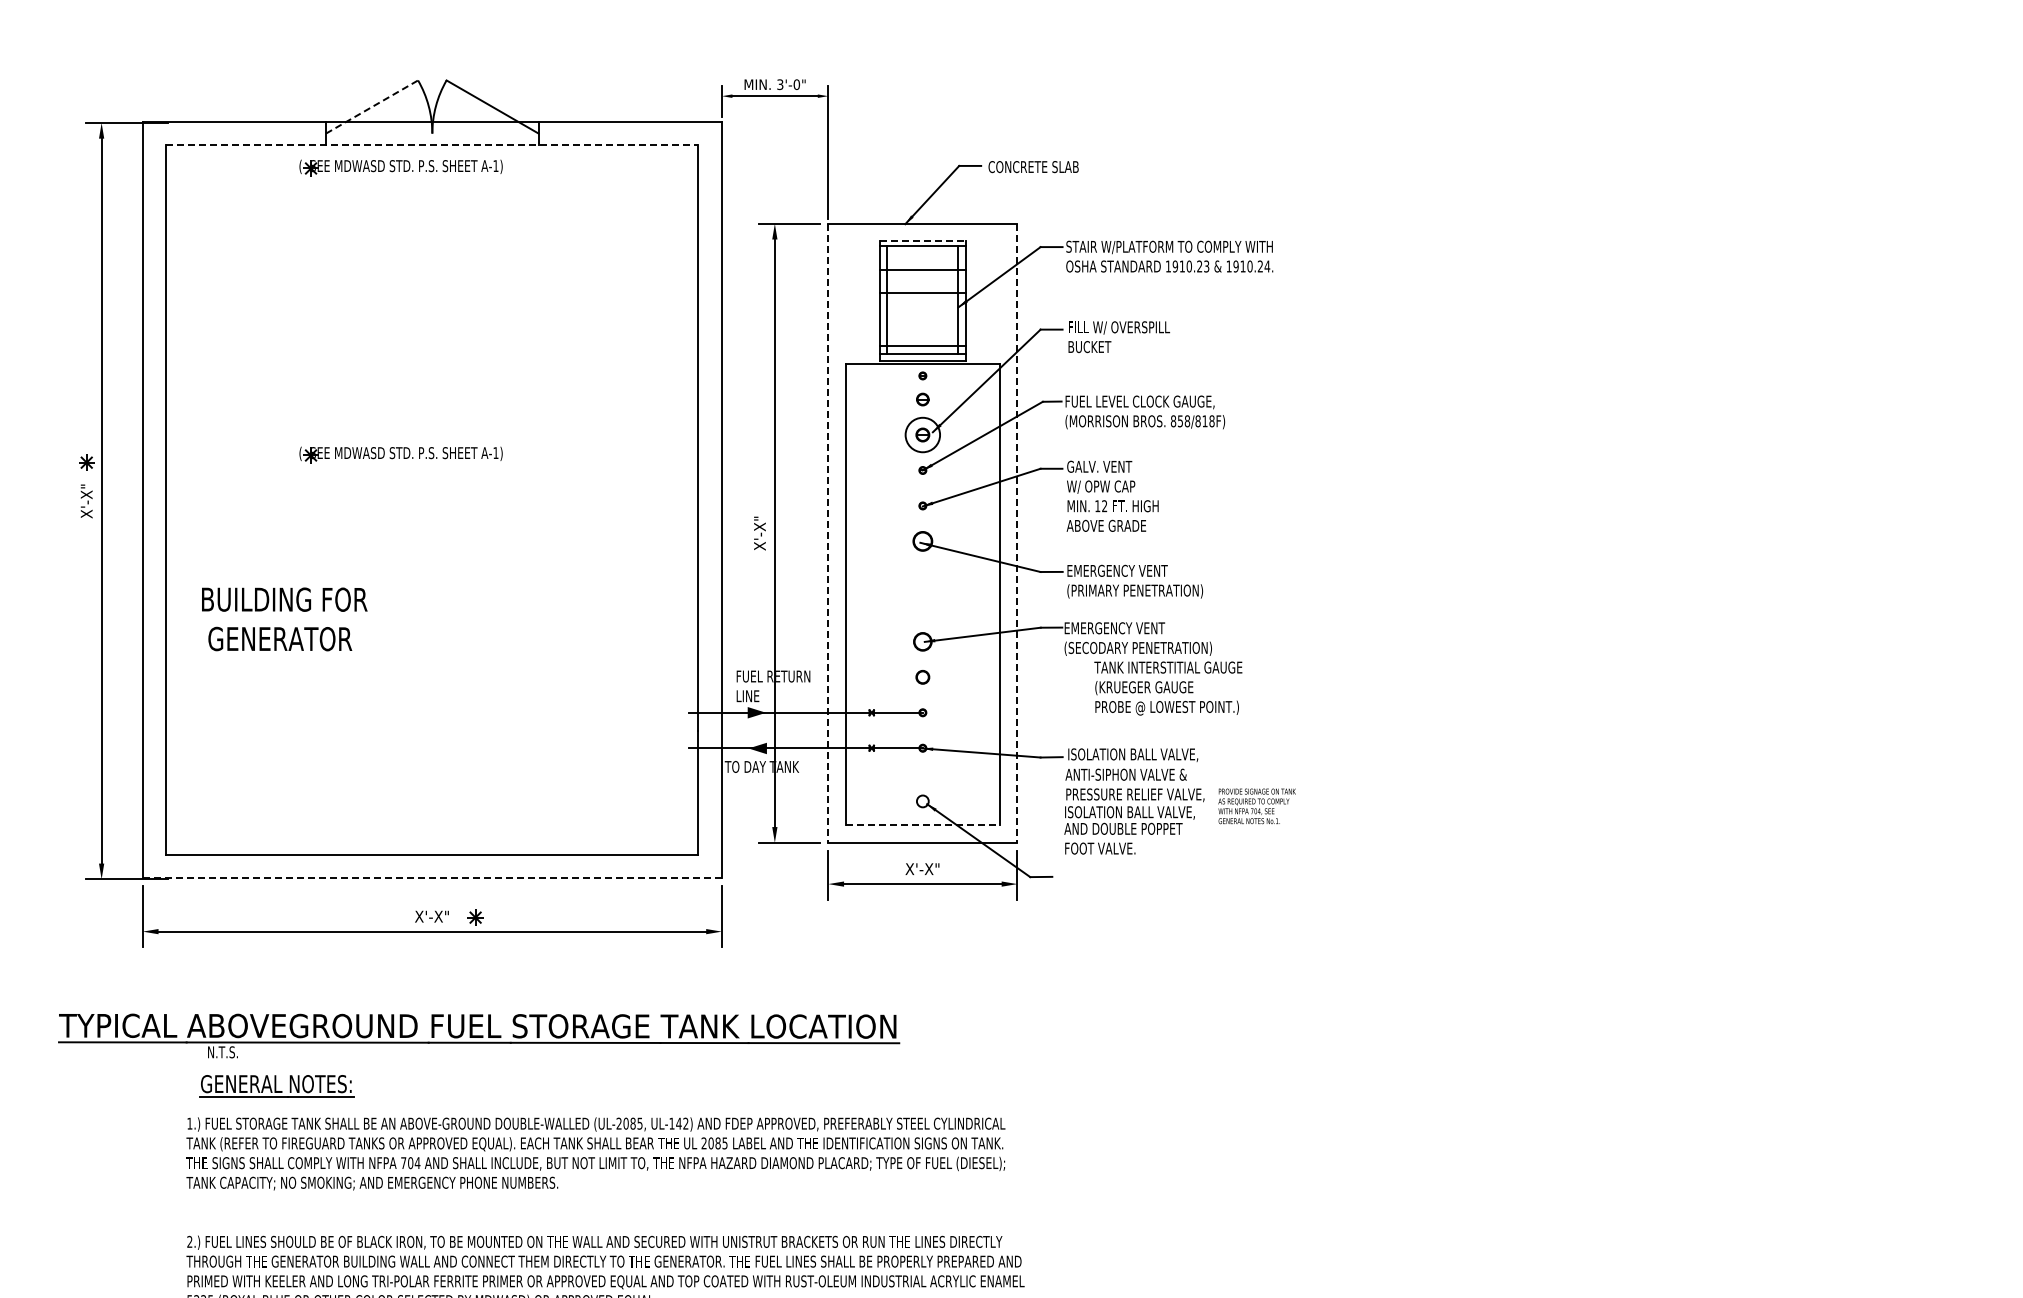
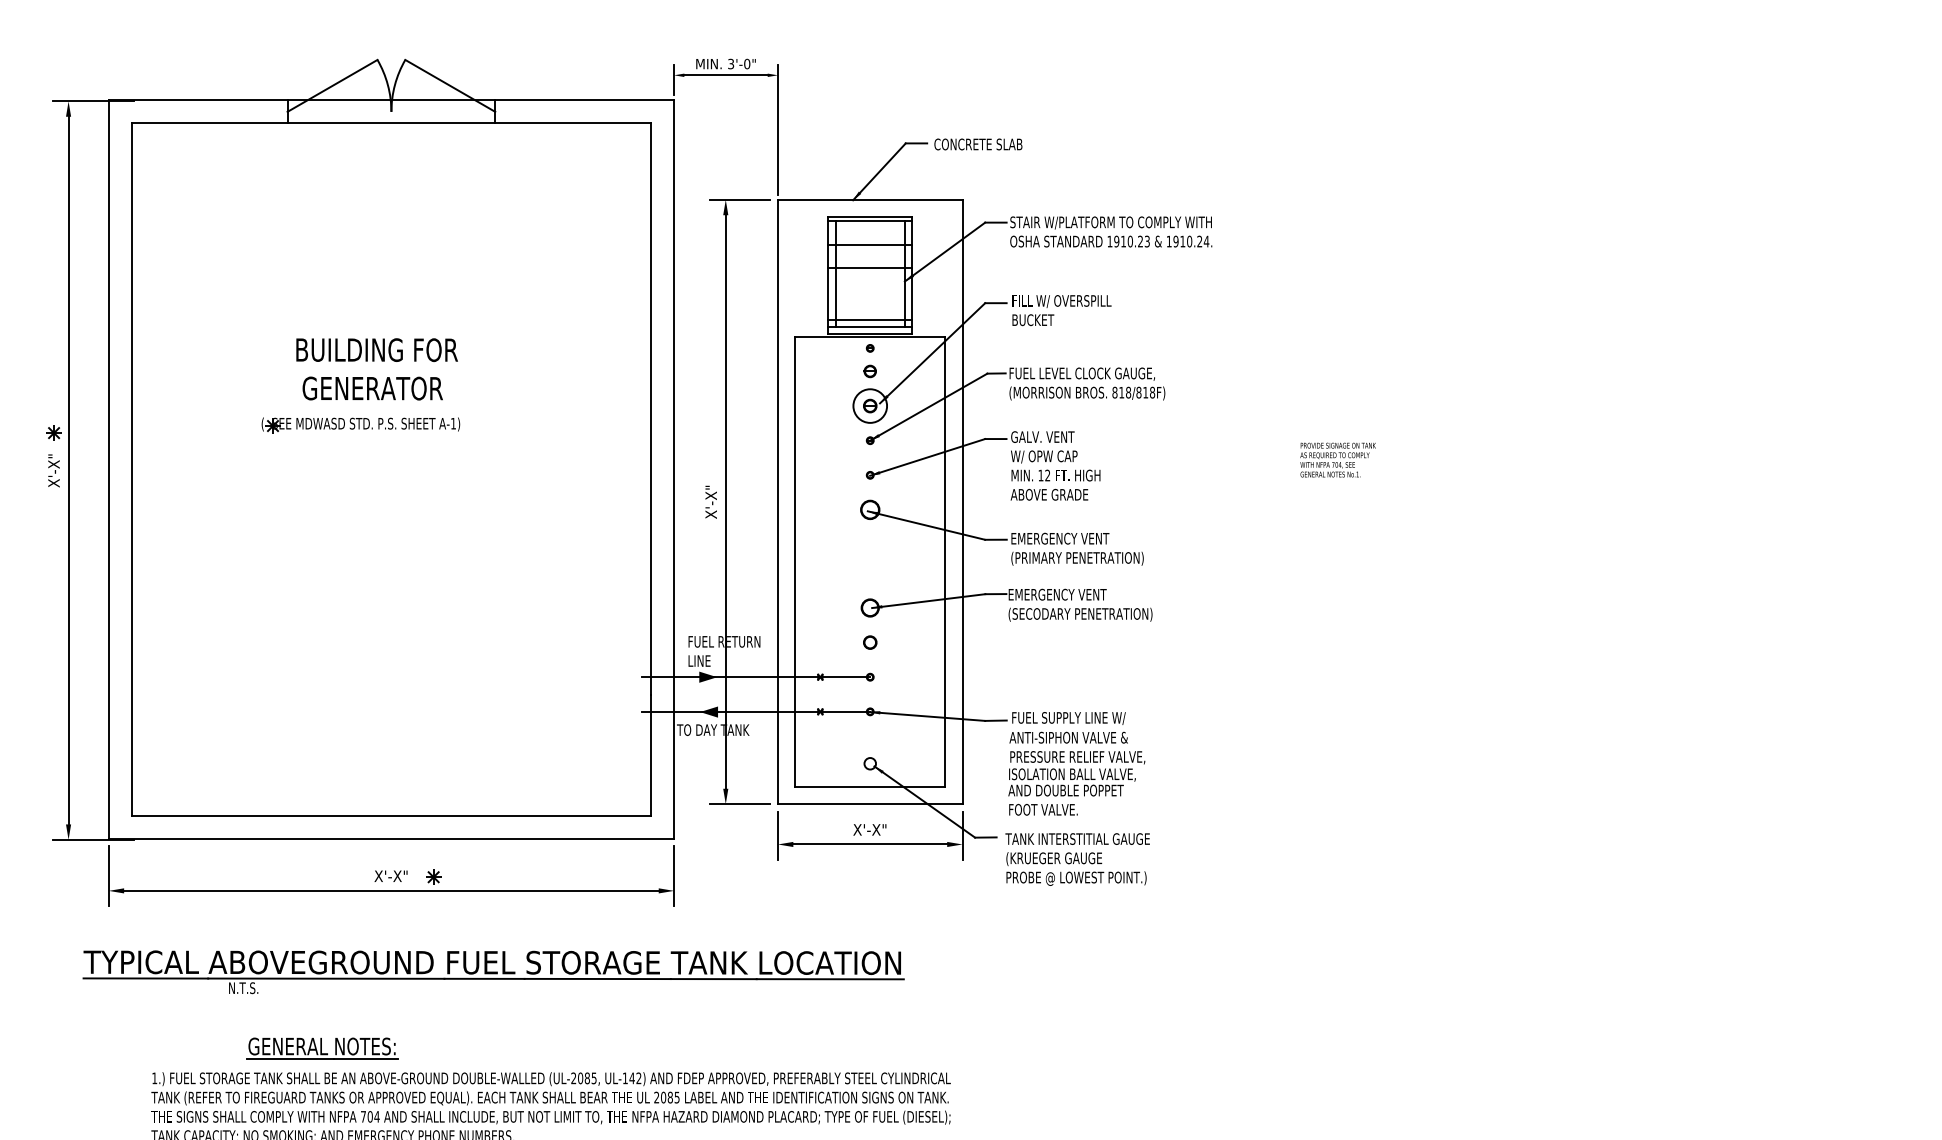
line: (372, 106) -> (332, 85), dashed -> solid
line: (432, 145) -> (391, 123), dashed -> solid
part: (400, 167) -> (360, 144), removed
line: (922, 241) -> (869, 217), dashed -> solid
text: (1179, 421) -> (1120, 392), 858/818F) -> 818/818F)
line: (828, 533) -> (778, 502), dashed -> solid
line: (1017, 533) -> (962, 502), dashed -> solid
text: (284, 619) -> (376, 369), moved
text: (1168, 688) -> (1077, 859), moved
text: (1133, 754) -> (1075, 717), ISOLATION BALL VALVE, -> FUEL SUPPLY LINE W/
text: (1256, 806) -> (1337, 460), moved
line: (922, 825) -> (869, 787), dashed -> solid
line: (432, 878) -> (391, 839), dashed -> solid
part: (479, 1035) -> (494, 971), moved
part: (276, 1086) -> (322, 1048), moved

